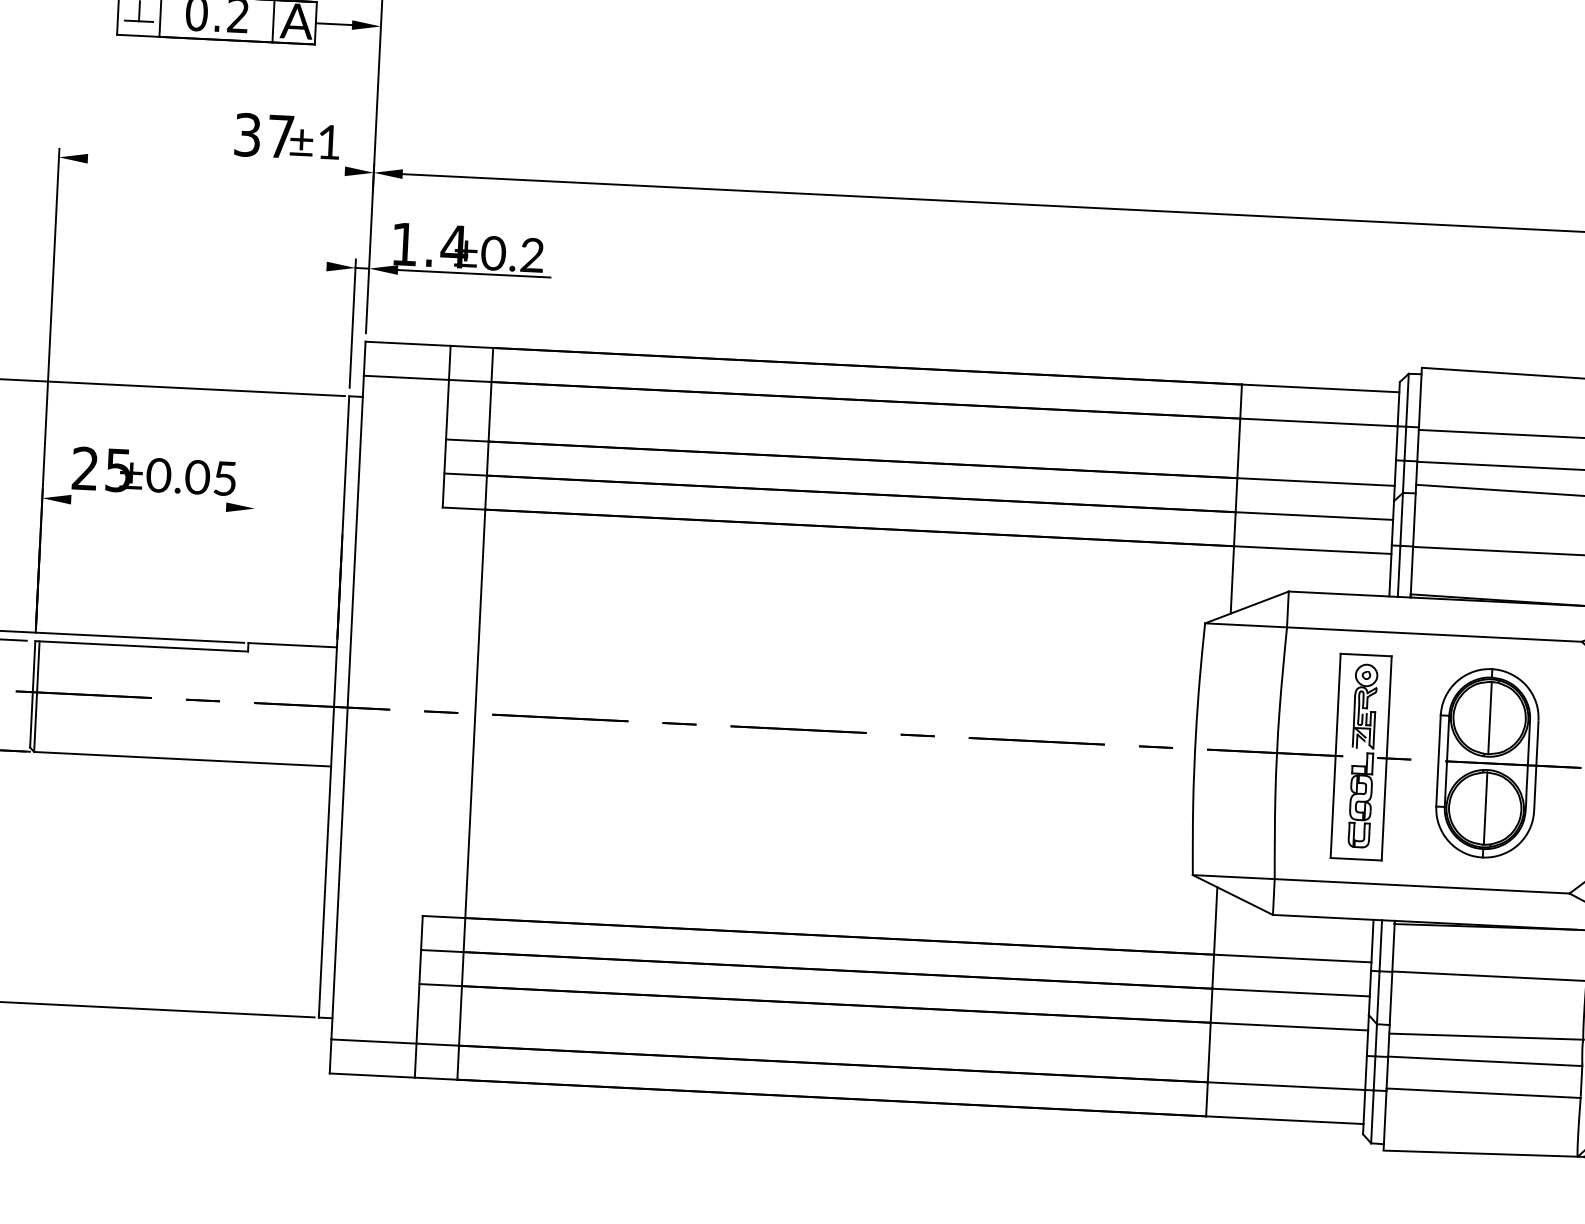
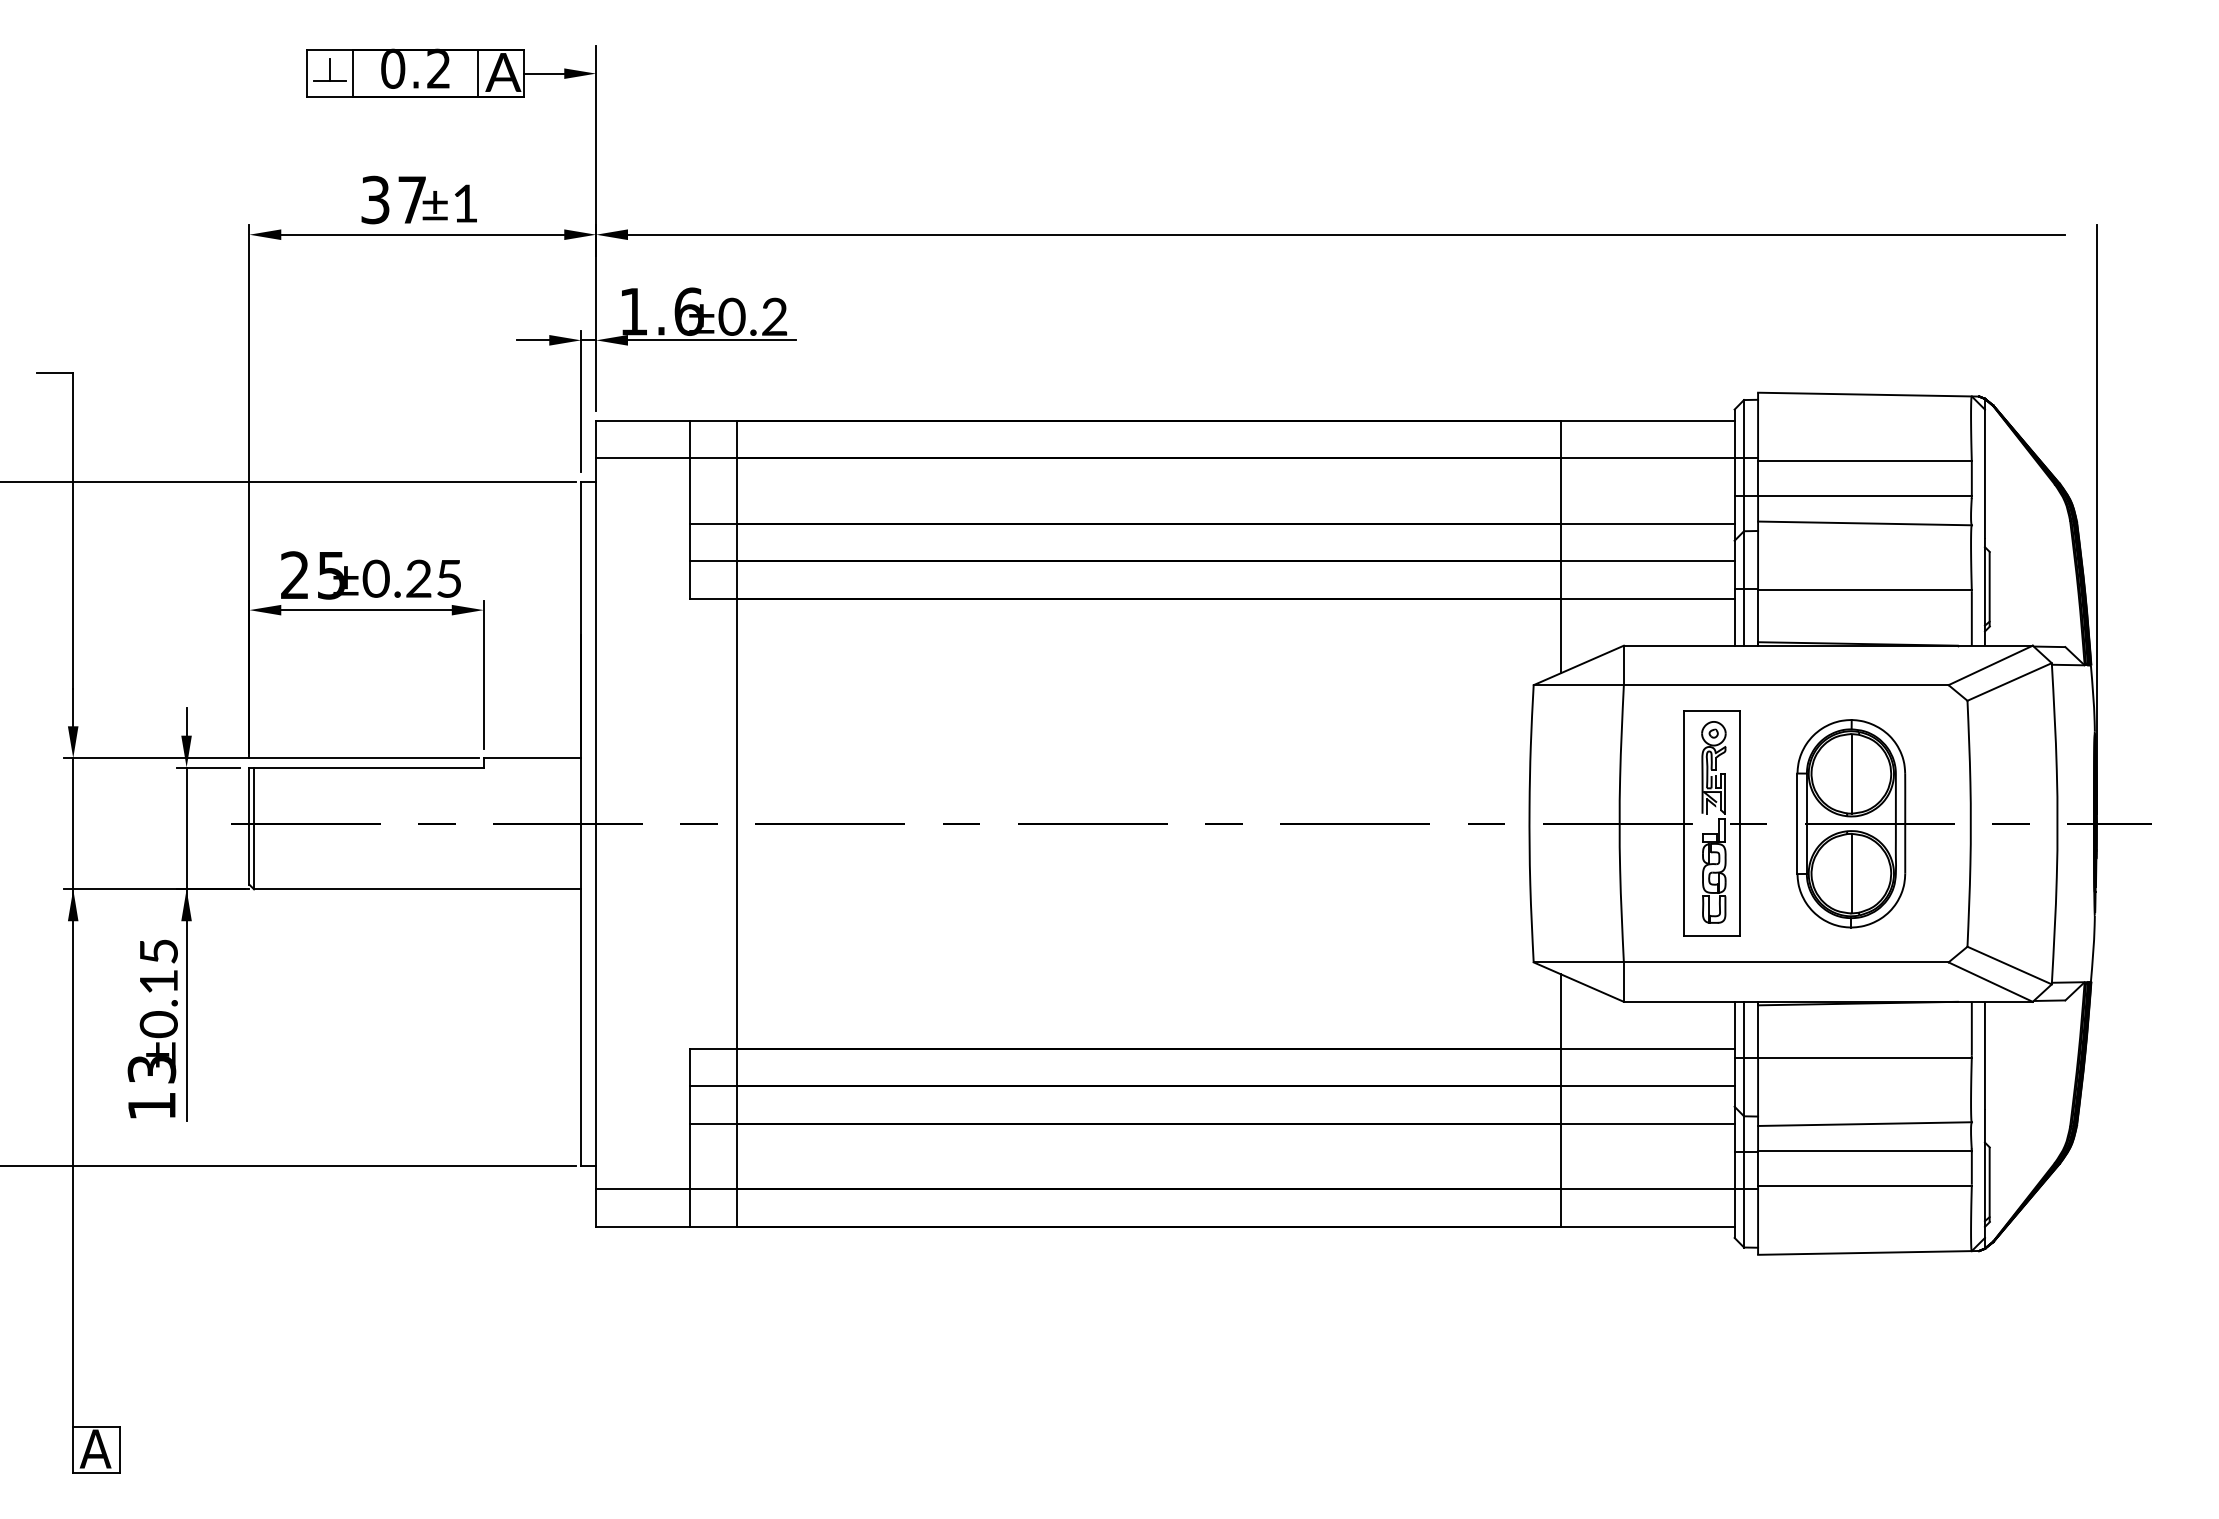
text: (286, 136) -> (418, 199), moved
line: (216, 164) -> (422, 234), added
text: (454, 246) -> (688, 311), 1.4 -> 1.6
line: (312, 266) -> (533, 340), added
text: (197, 477) -> (418, 578), ±0.05 -> ±0.25
line: (148, 503) -> (366, 610), added
line: (252, 567) -> (483, 674), added

